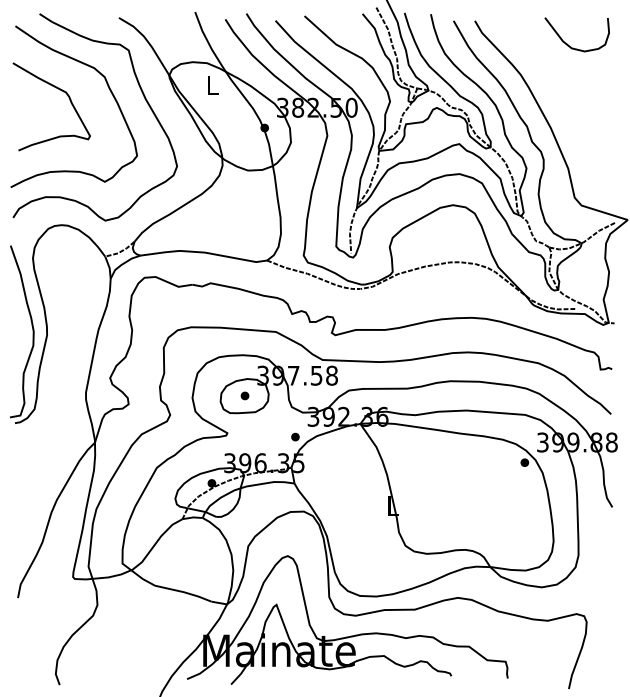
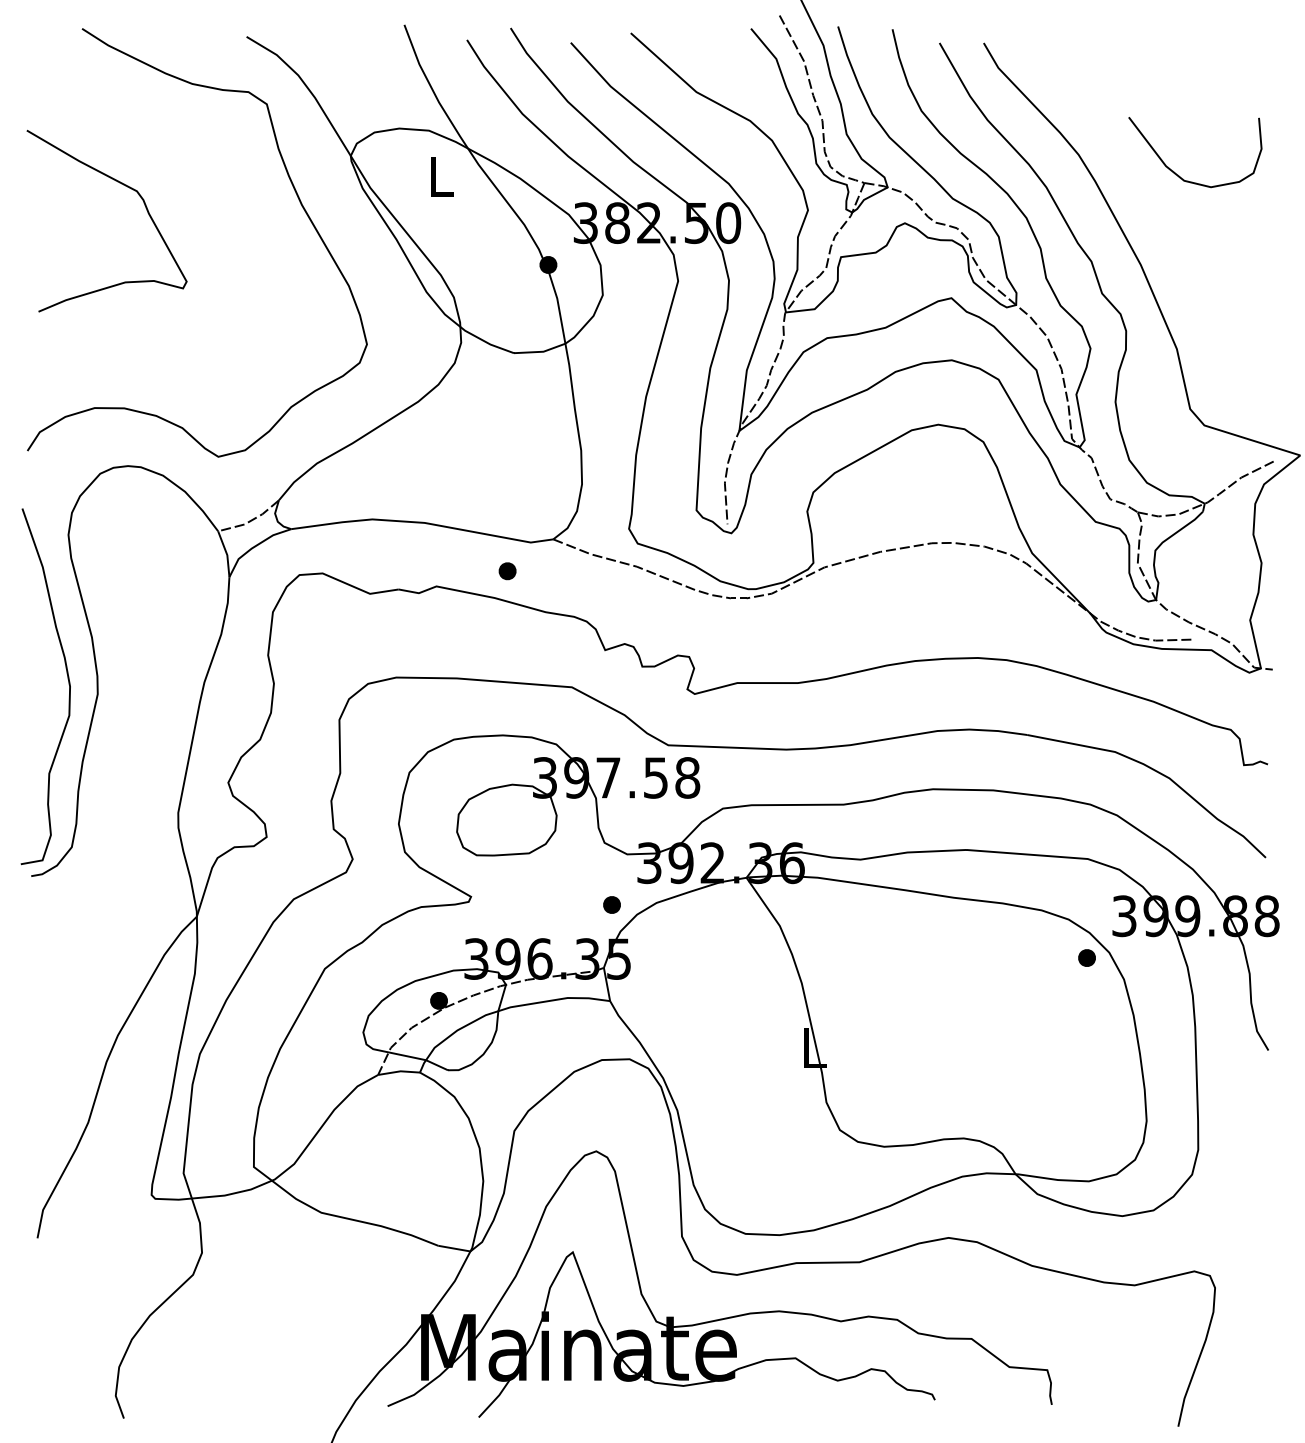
curve: (567, 43) -> (1175, 170), moved
curve: (108, 88) -> (224, 183), removed
part: (244, 395) -> (506, 570), moved

